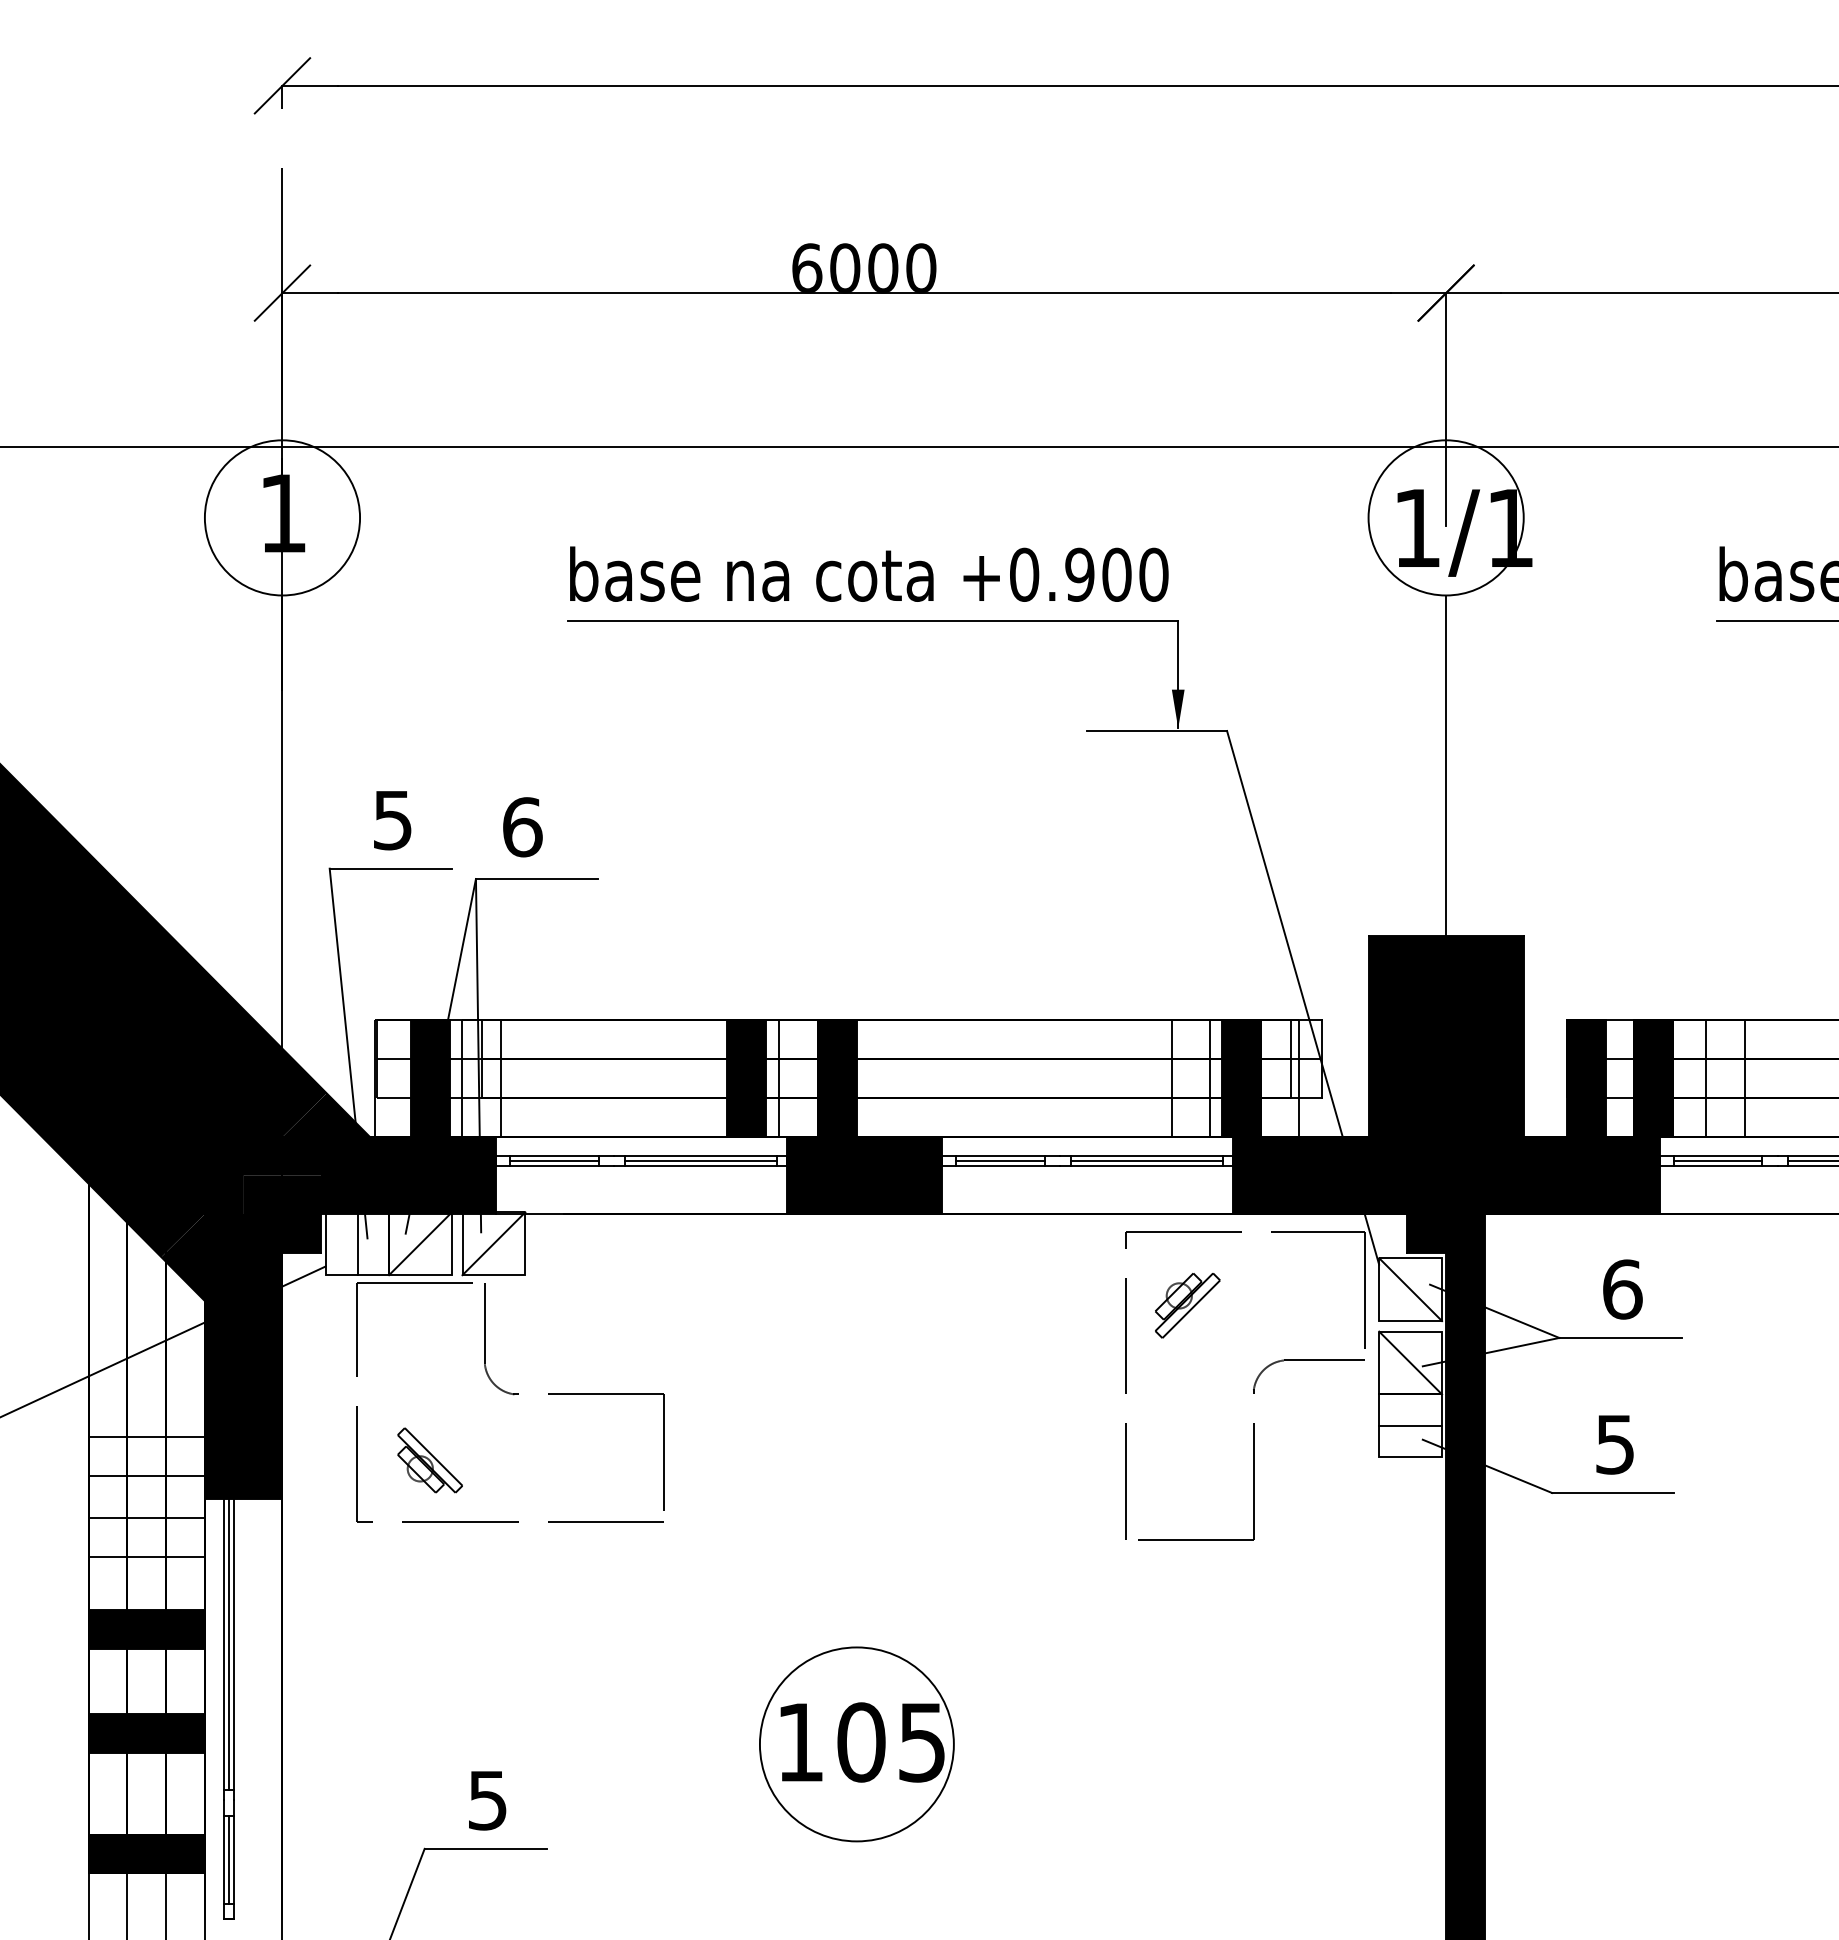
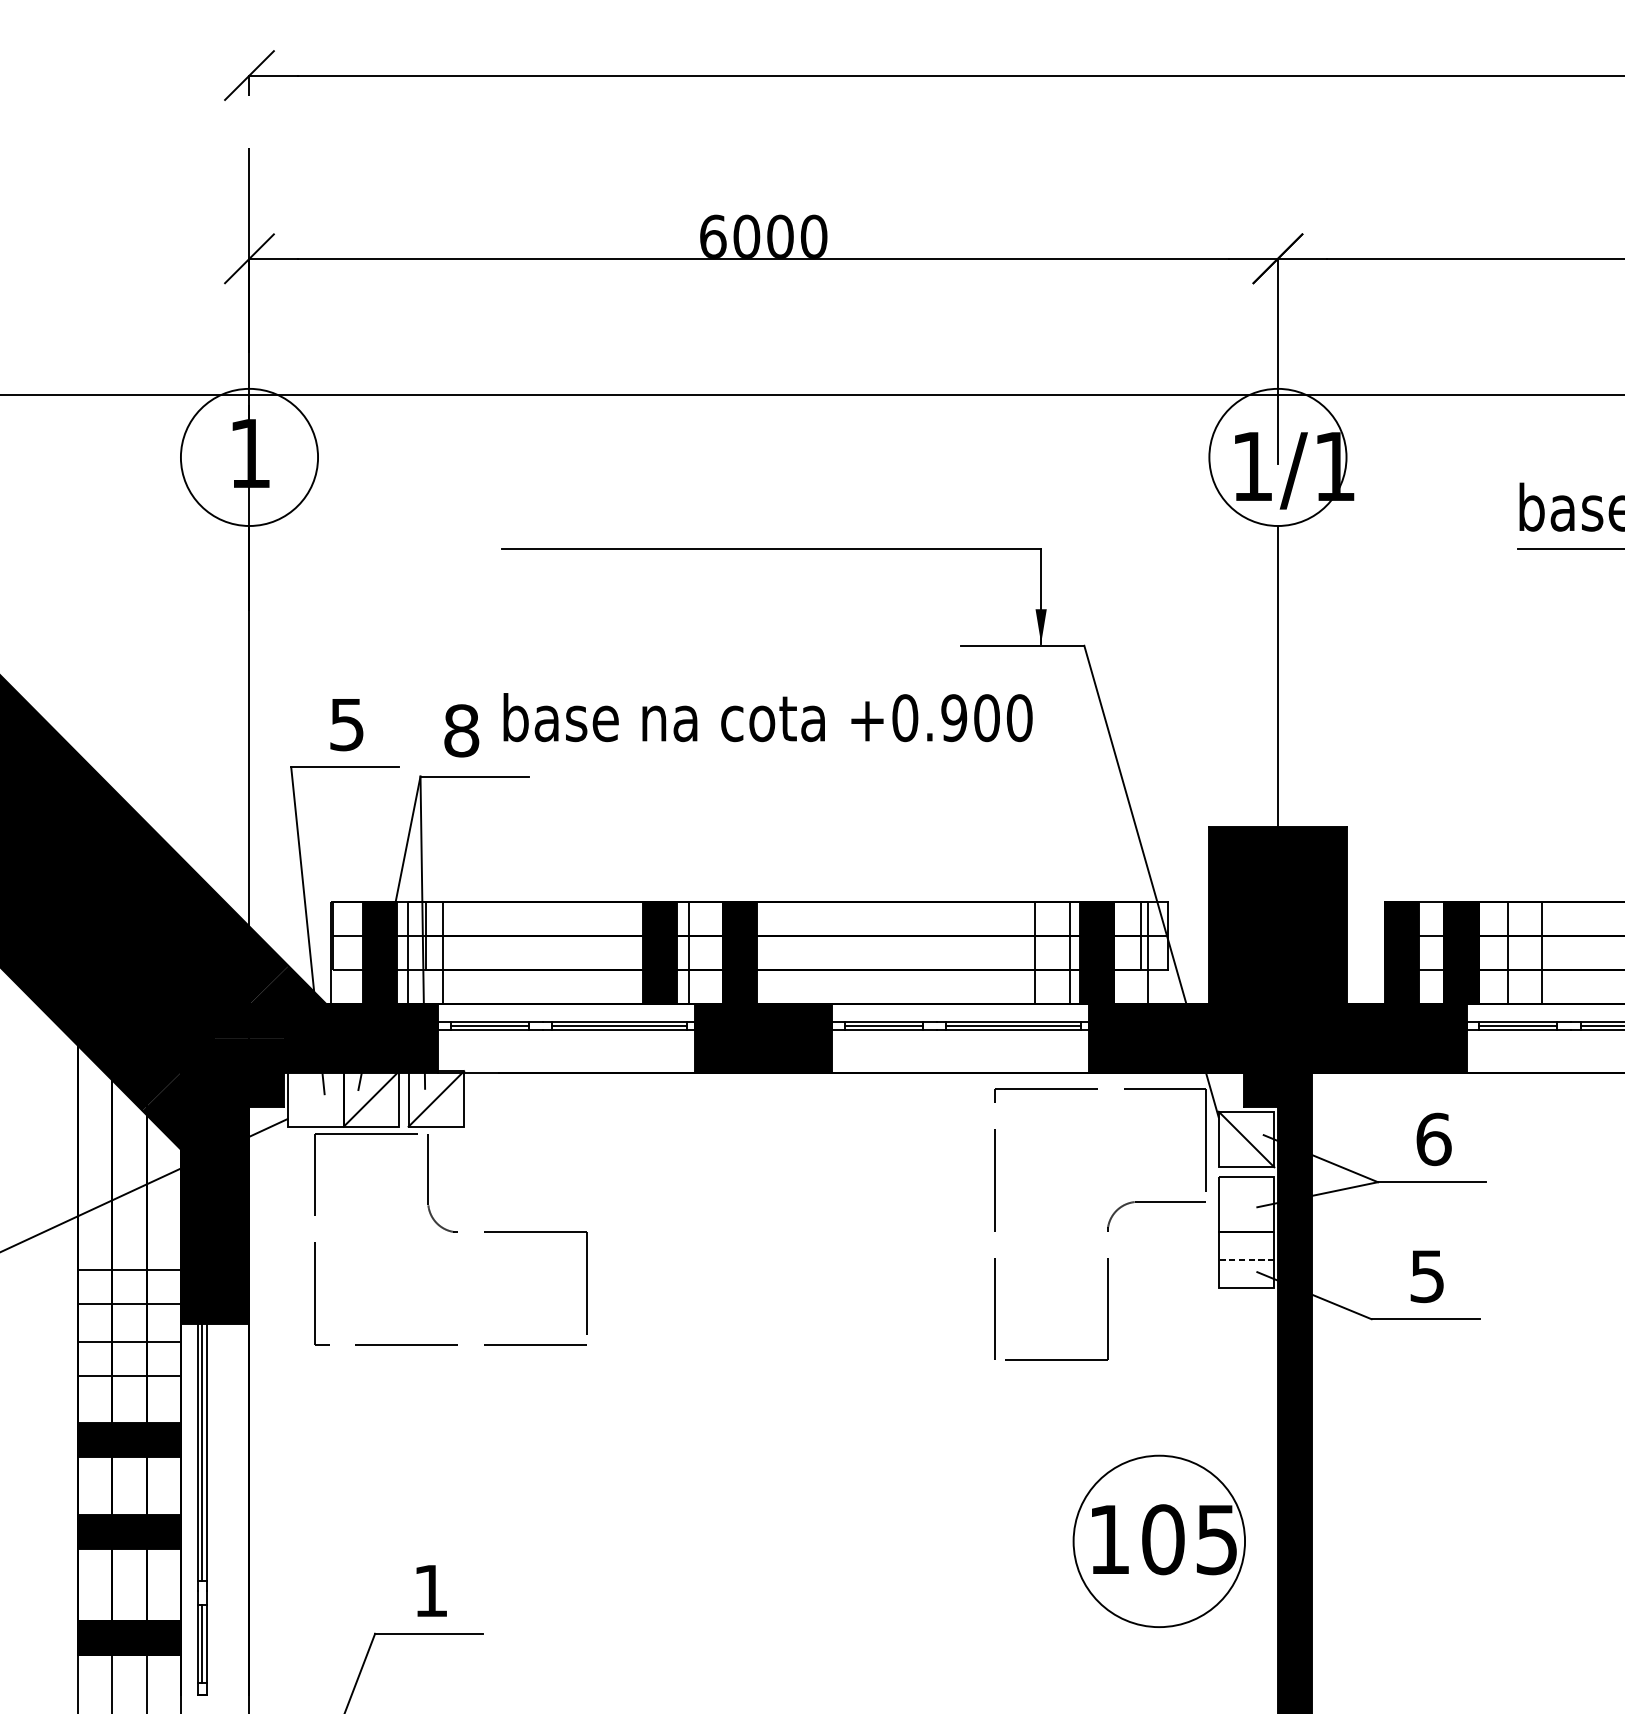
text: (869, 573) -> (768, 716), moved
text: (522, 827) -> (461, 731), 6 -> 8
line: (357, 1243) -> (315, 1098), removed
part: (1187, 1305) -> (1049, 1153), removed
line: (1410, 1362) -> (1246, 1203), removed
line: (1410, 1425) -> (1246, 1259), solid -> dashed
part: (429, 1460) -> (379, 1290), removed
part: (856, 1744) -> (1158, 1541), moved
text: (487, 1800) -> (430, 1590), 5 -> 1

